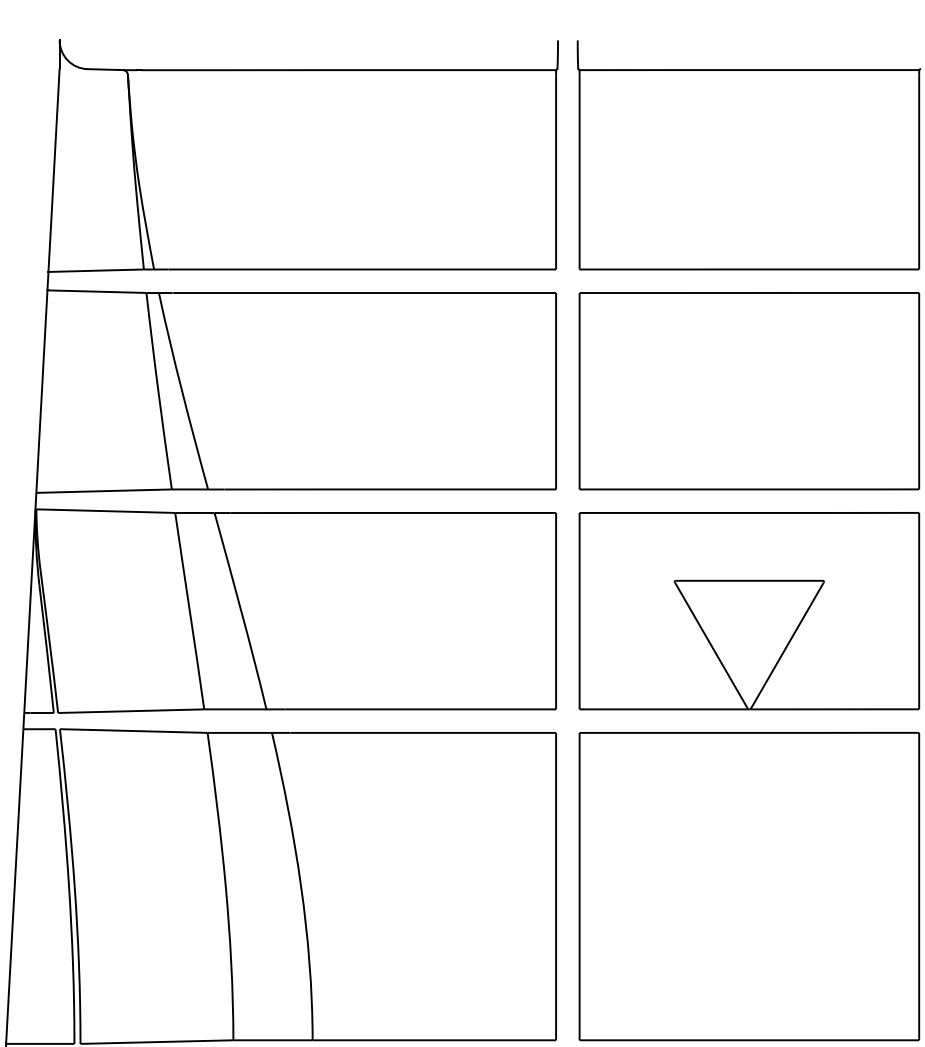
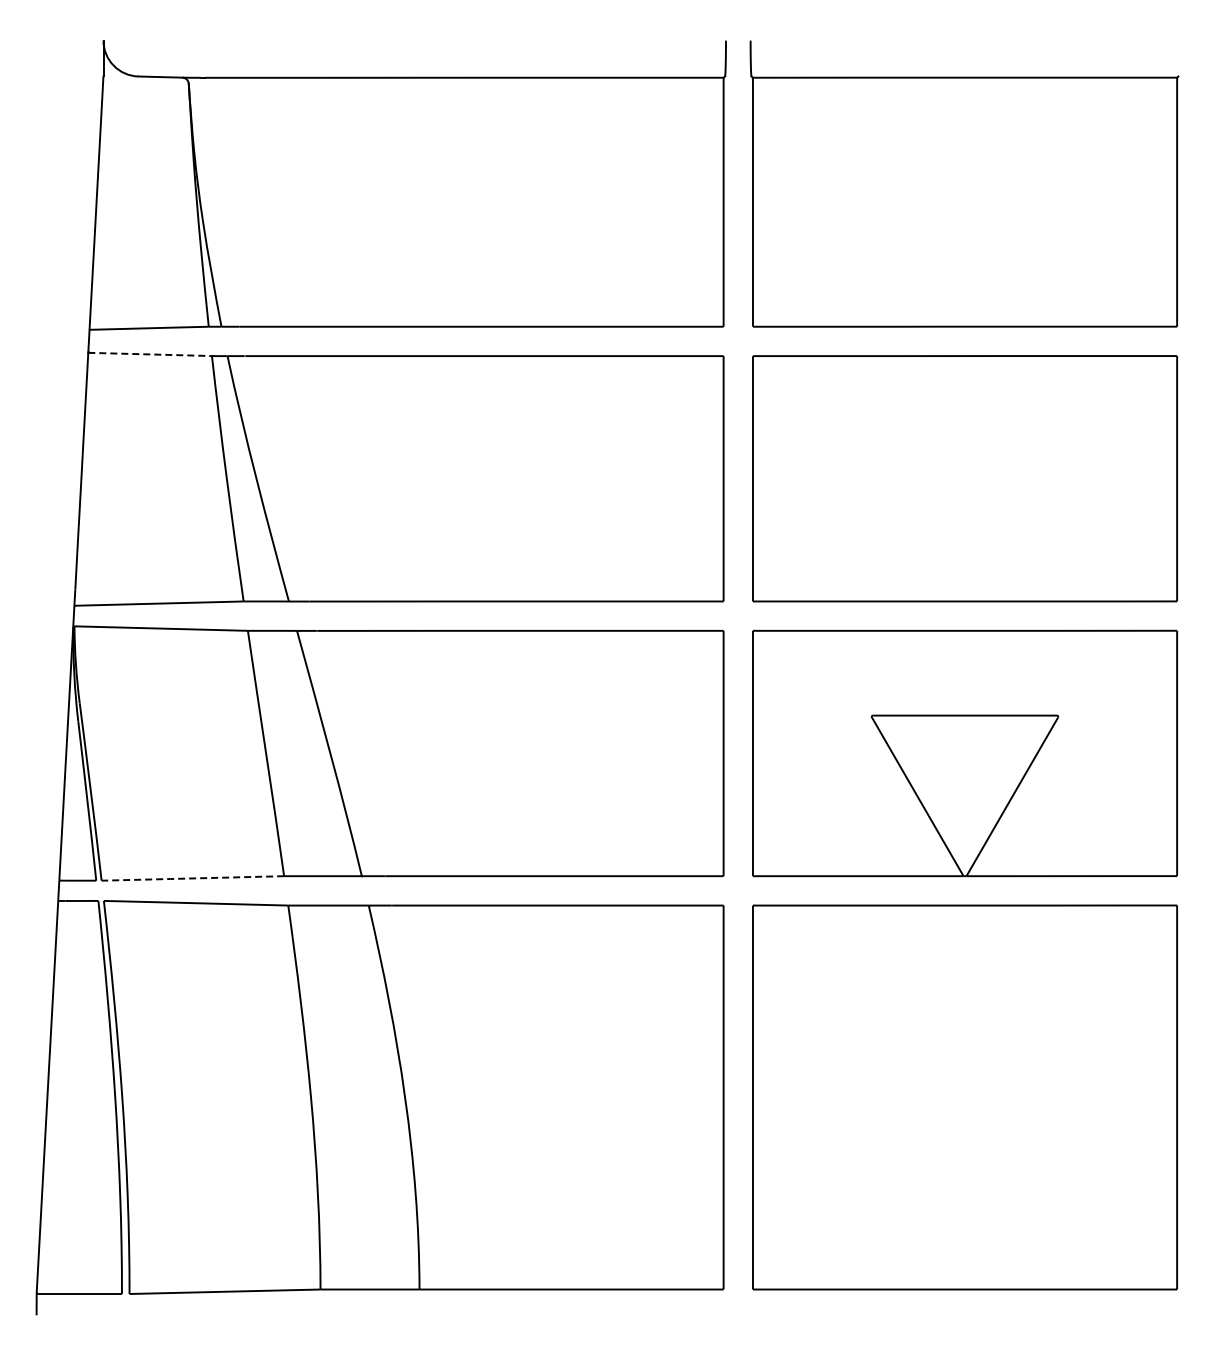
line: (97, 291) -> (150, 354), solid -> dashed
line: (130, 711) -> (191, 878), solid -> dashed

